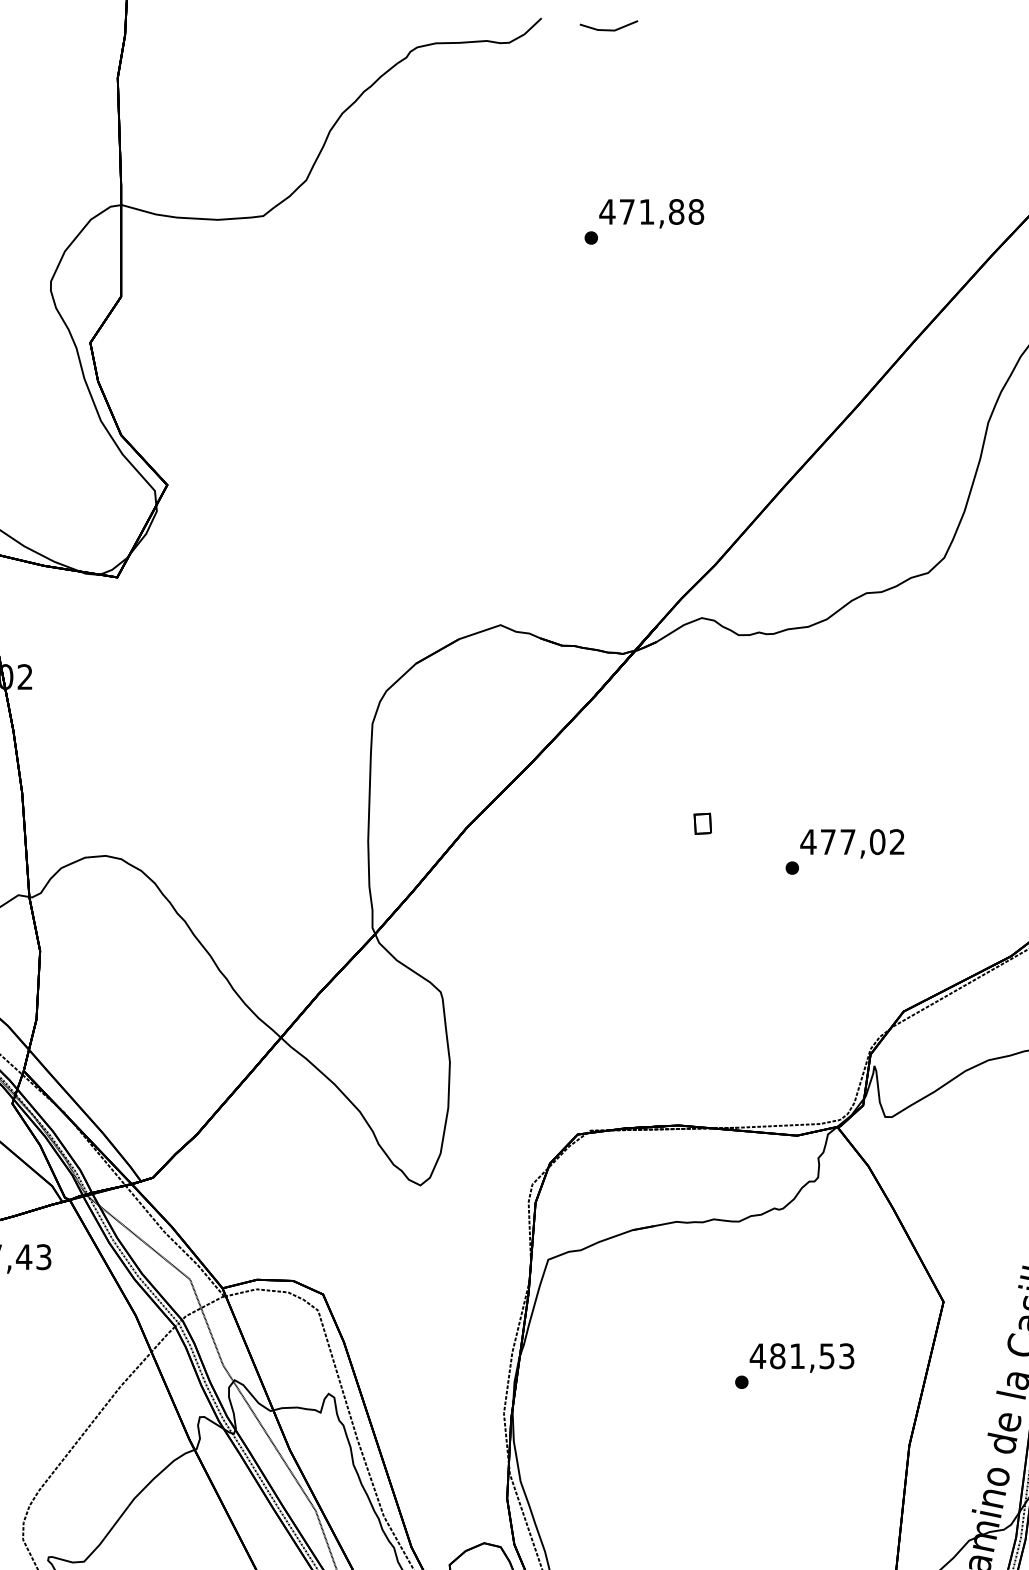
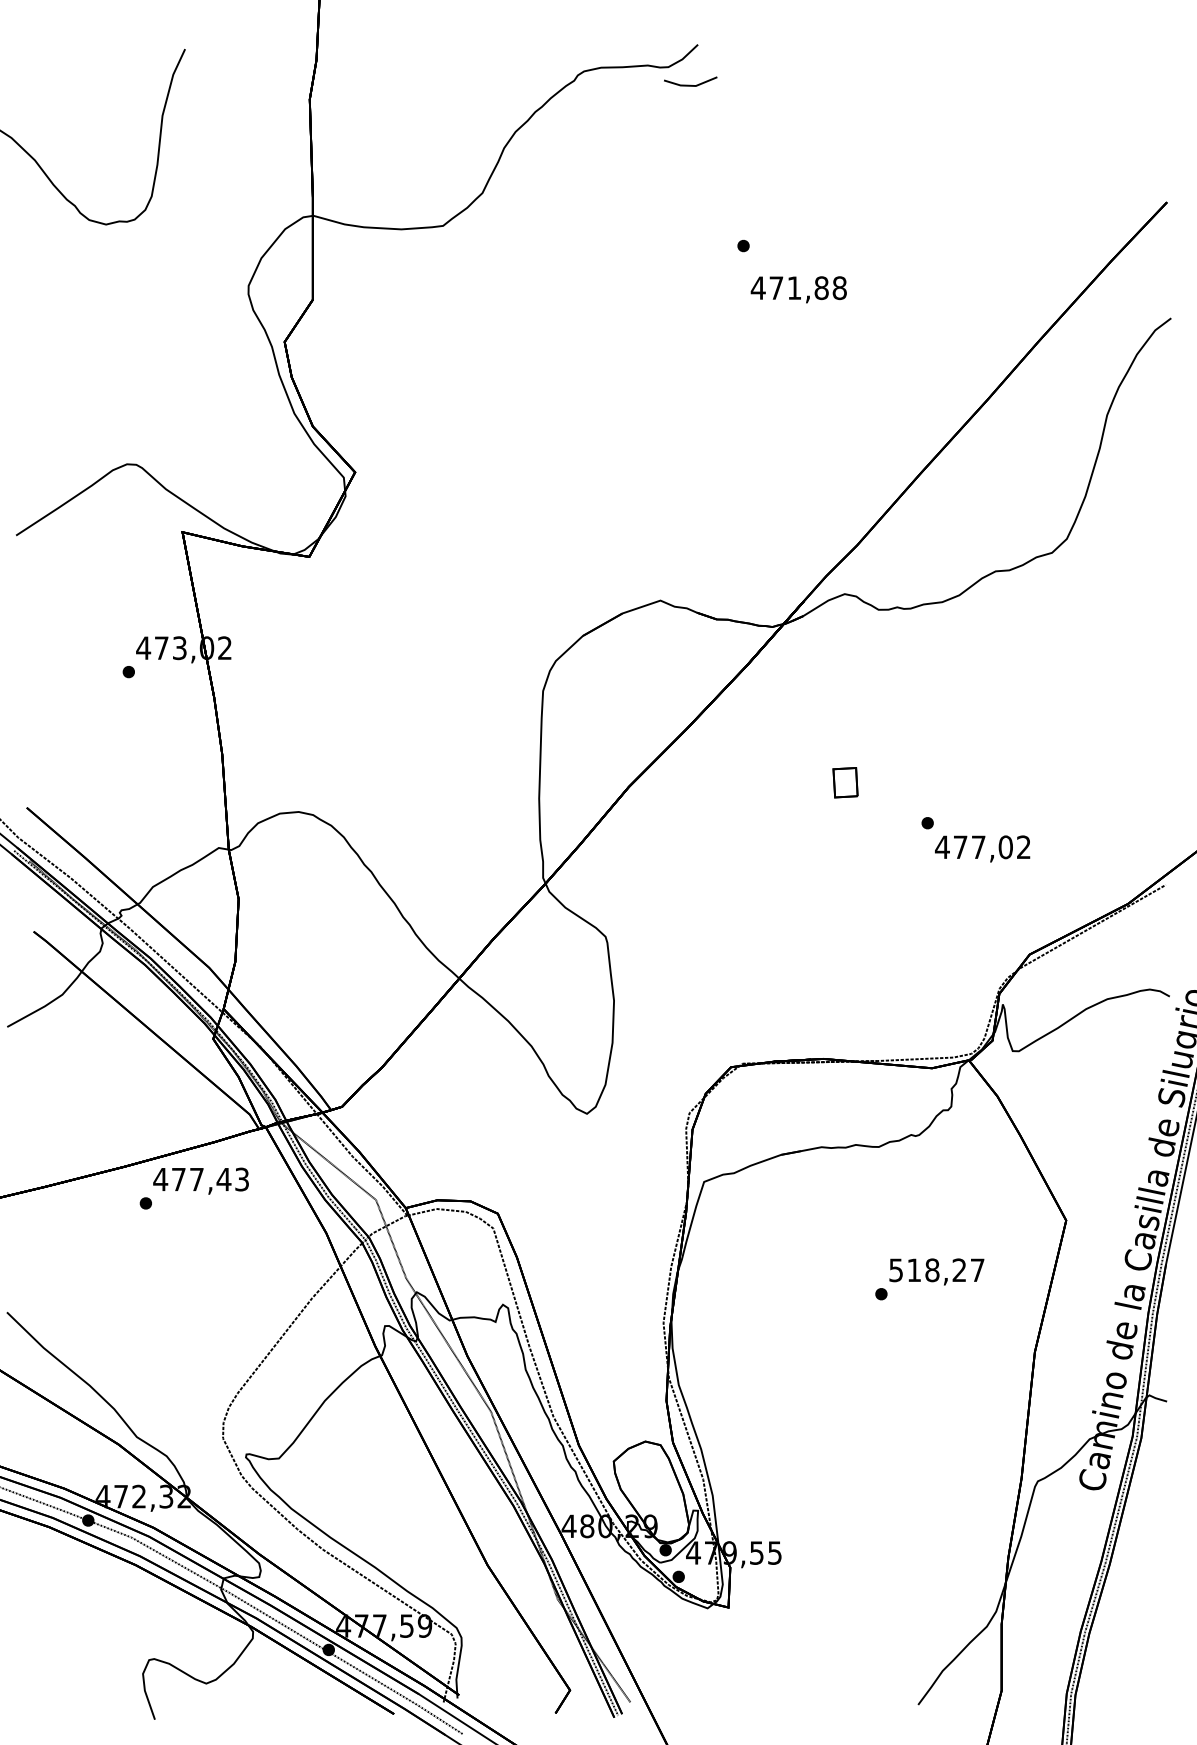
line: (608, 28) -> (690, 84), moved
text: (651, 213) -> (798, 289), moved
part: (702, 823) -> (845, 782), size x1.6
text: (852, 843) -> (982, 848), moved
text: (801, 1356) -> (936, 1270), 481,53 -> 518,27

